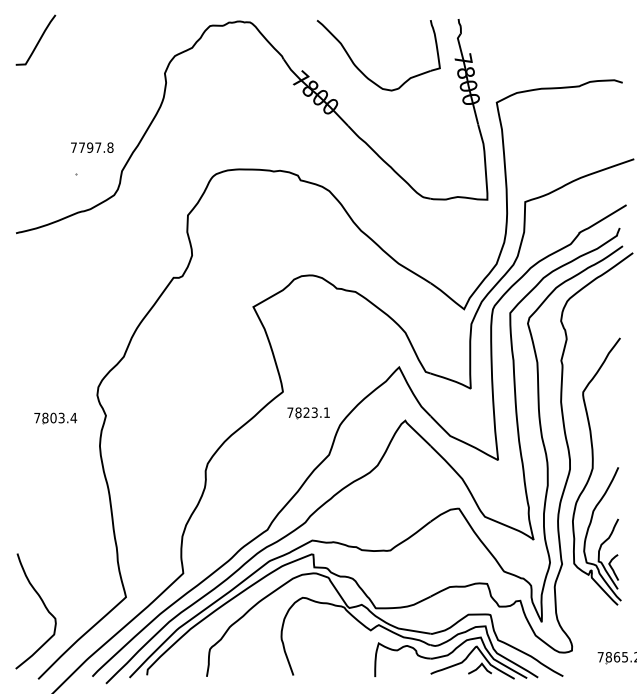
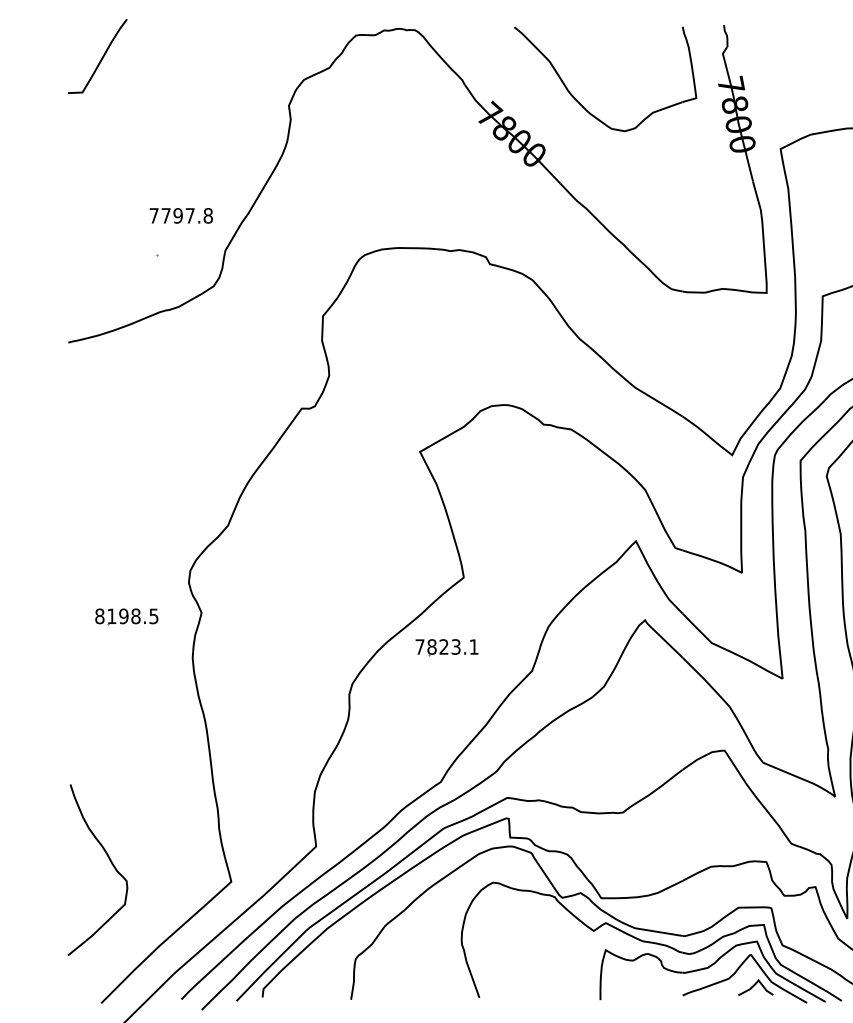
part: (308, 413) -> (446, 648), moved
text: (55, 417) -> (126, 615), 7803.4 -> 8198.5
curve: (43, 605) -> (109, 861), moved

